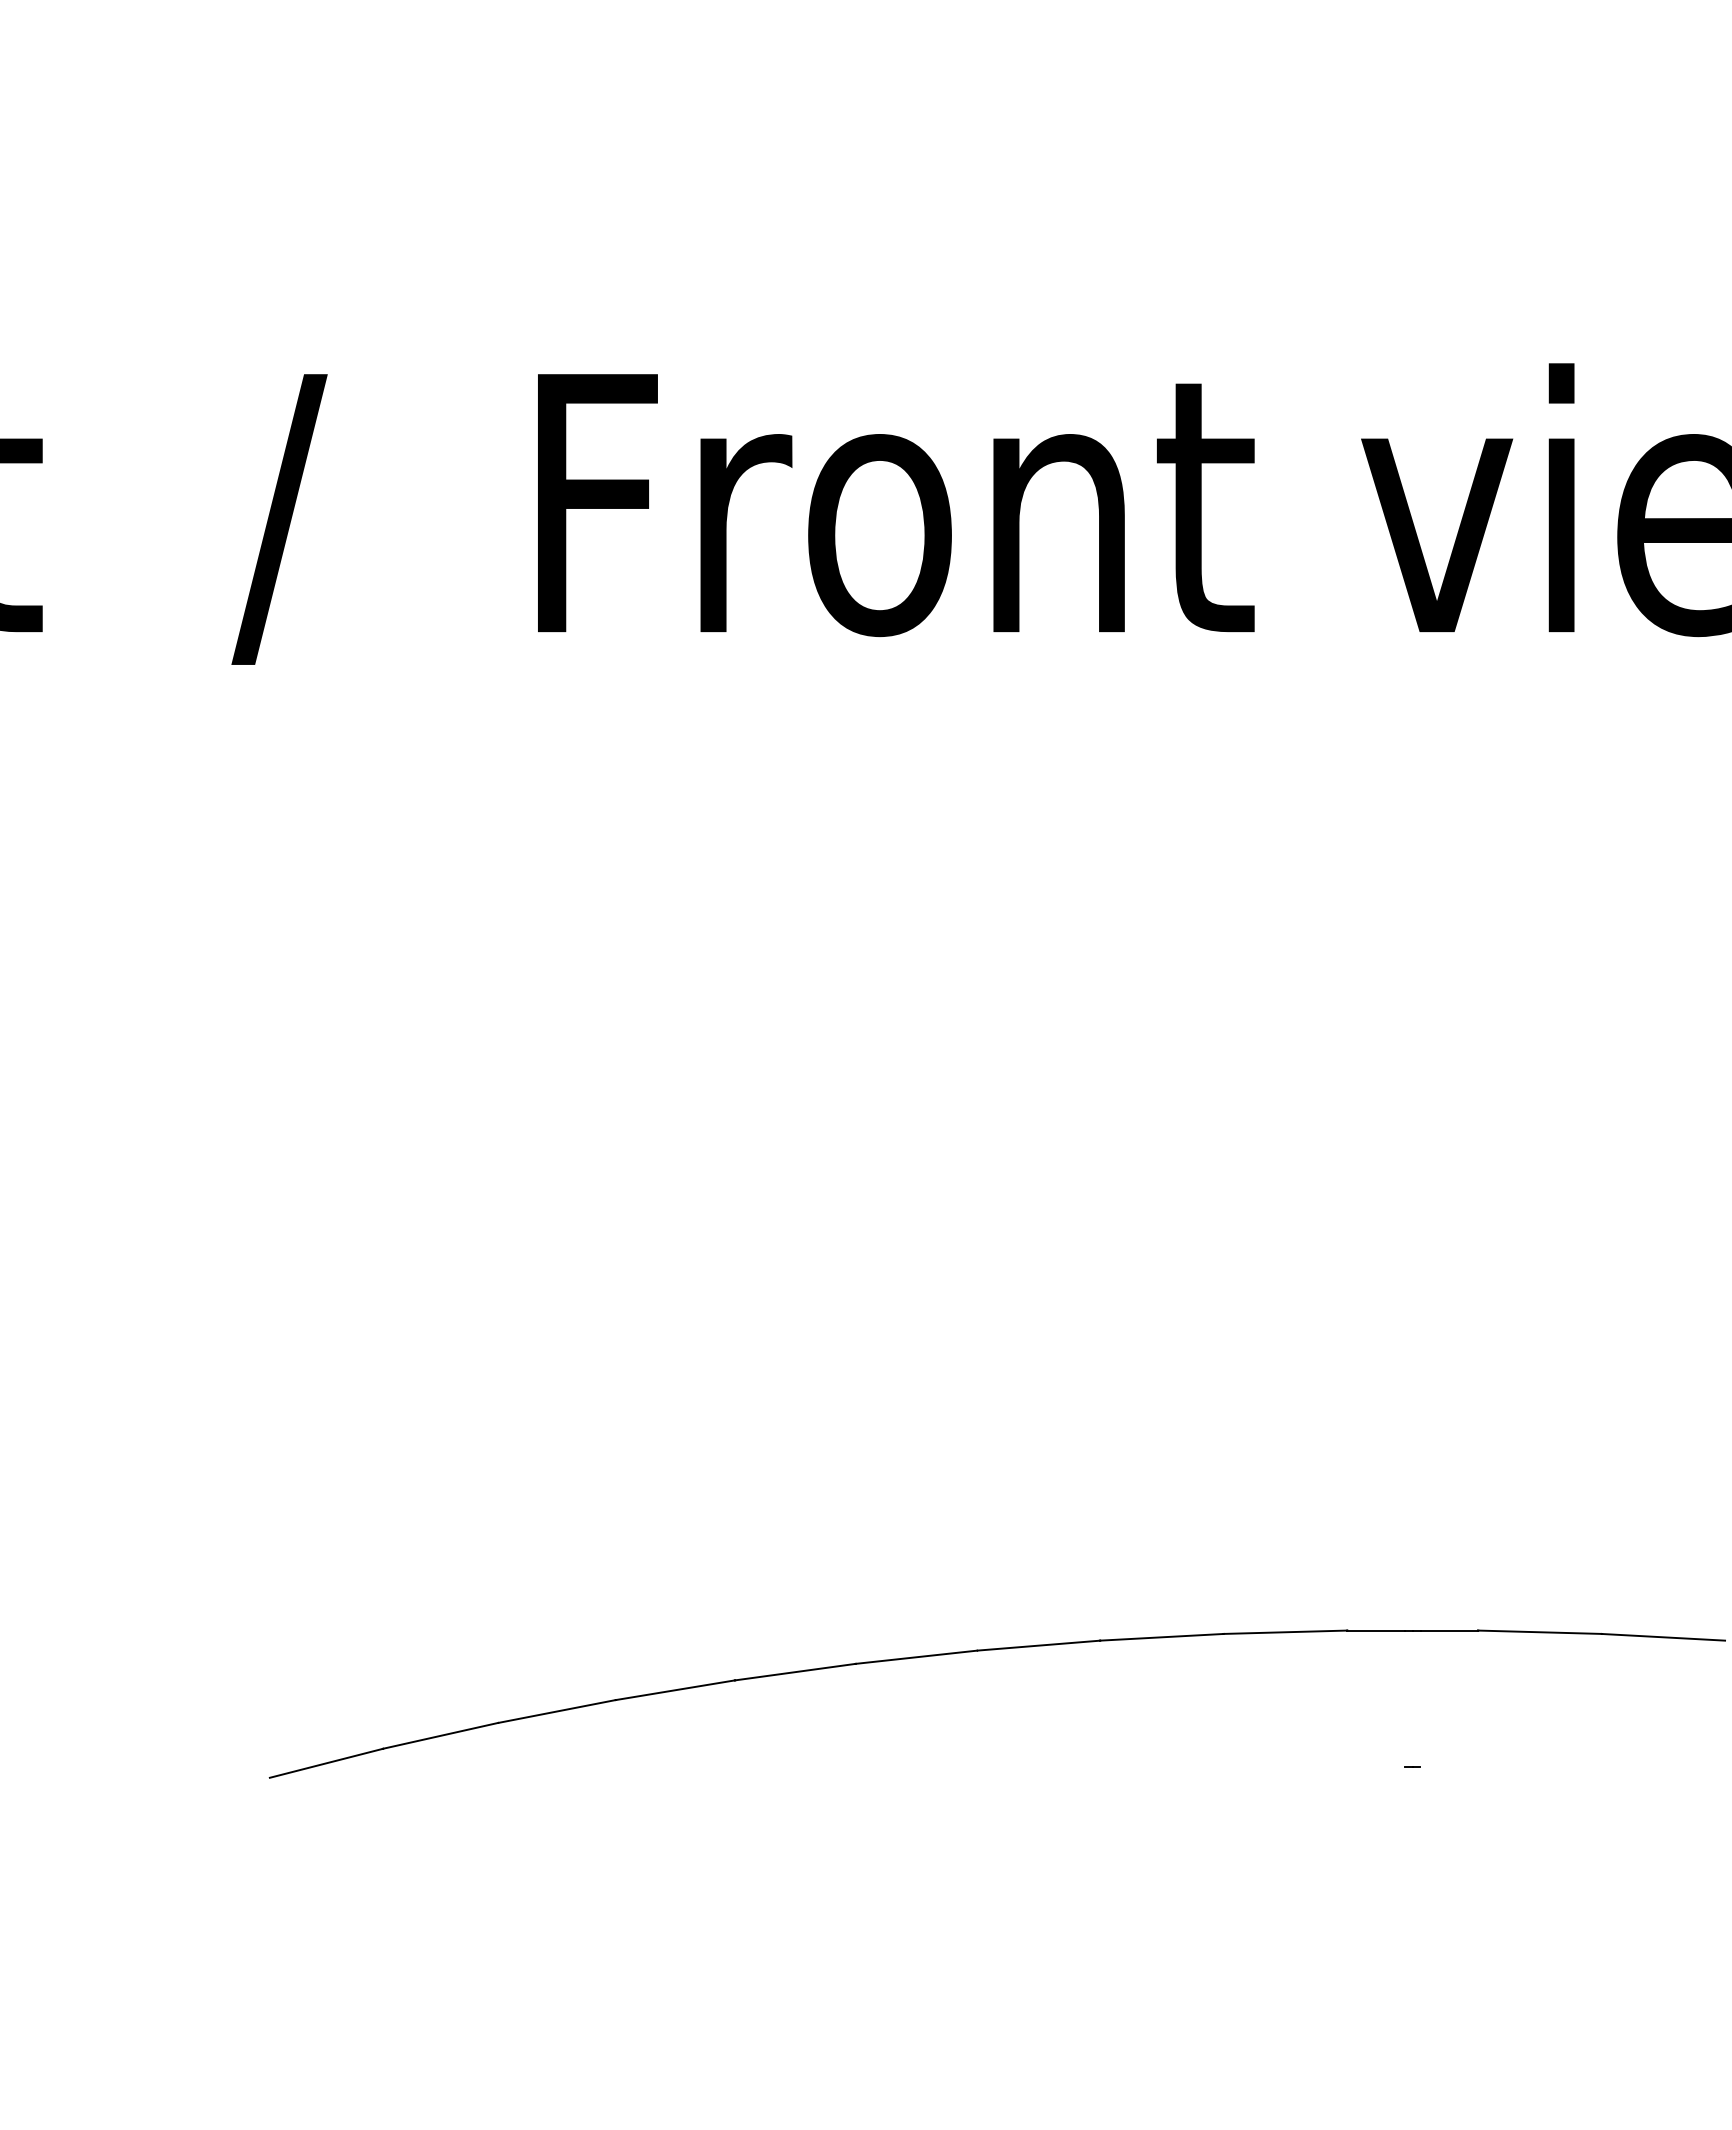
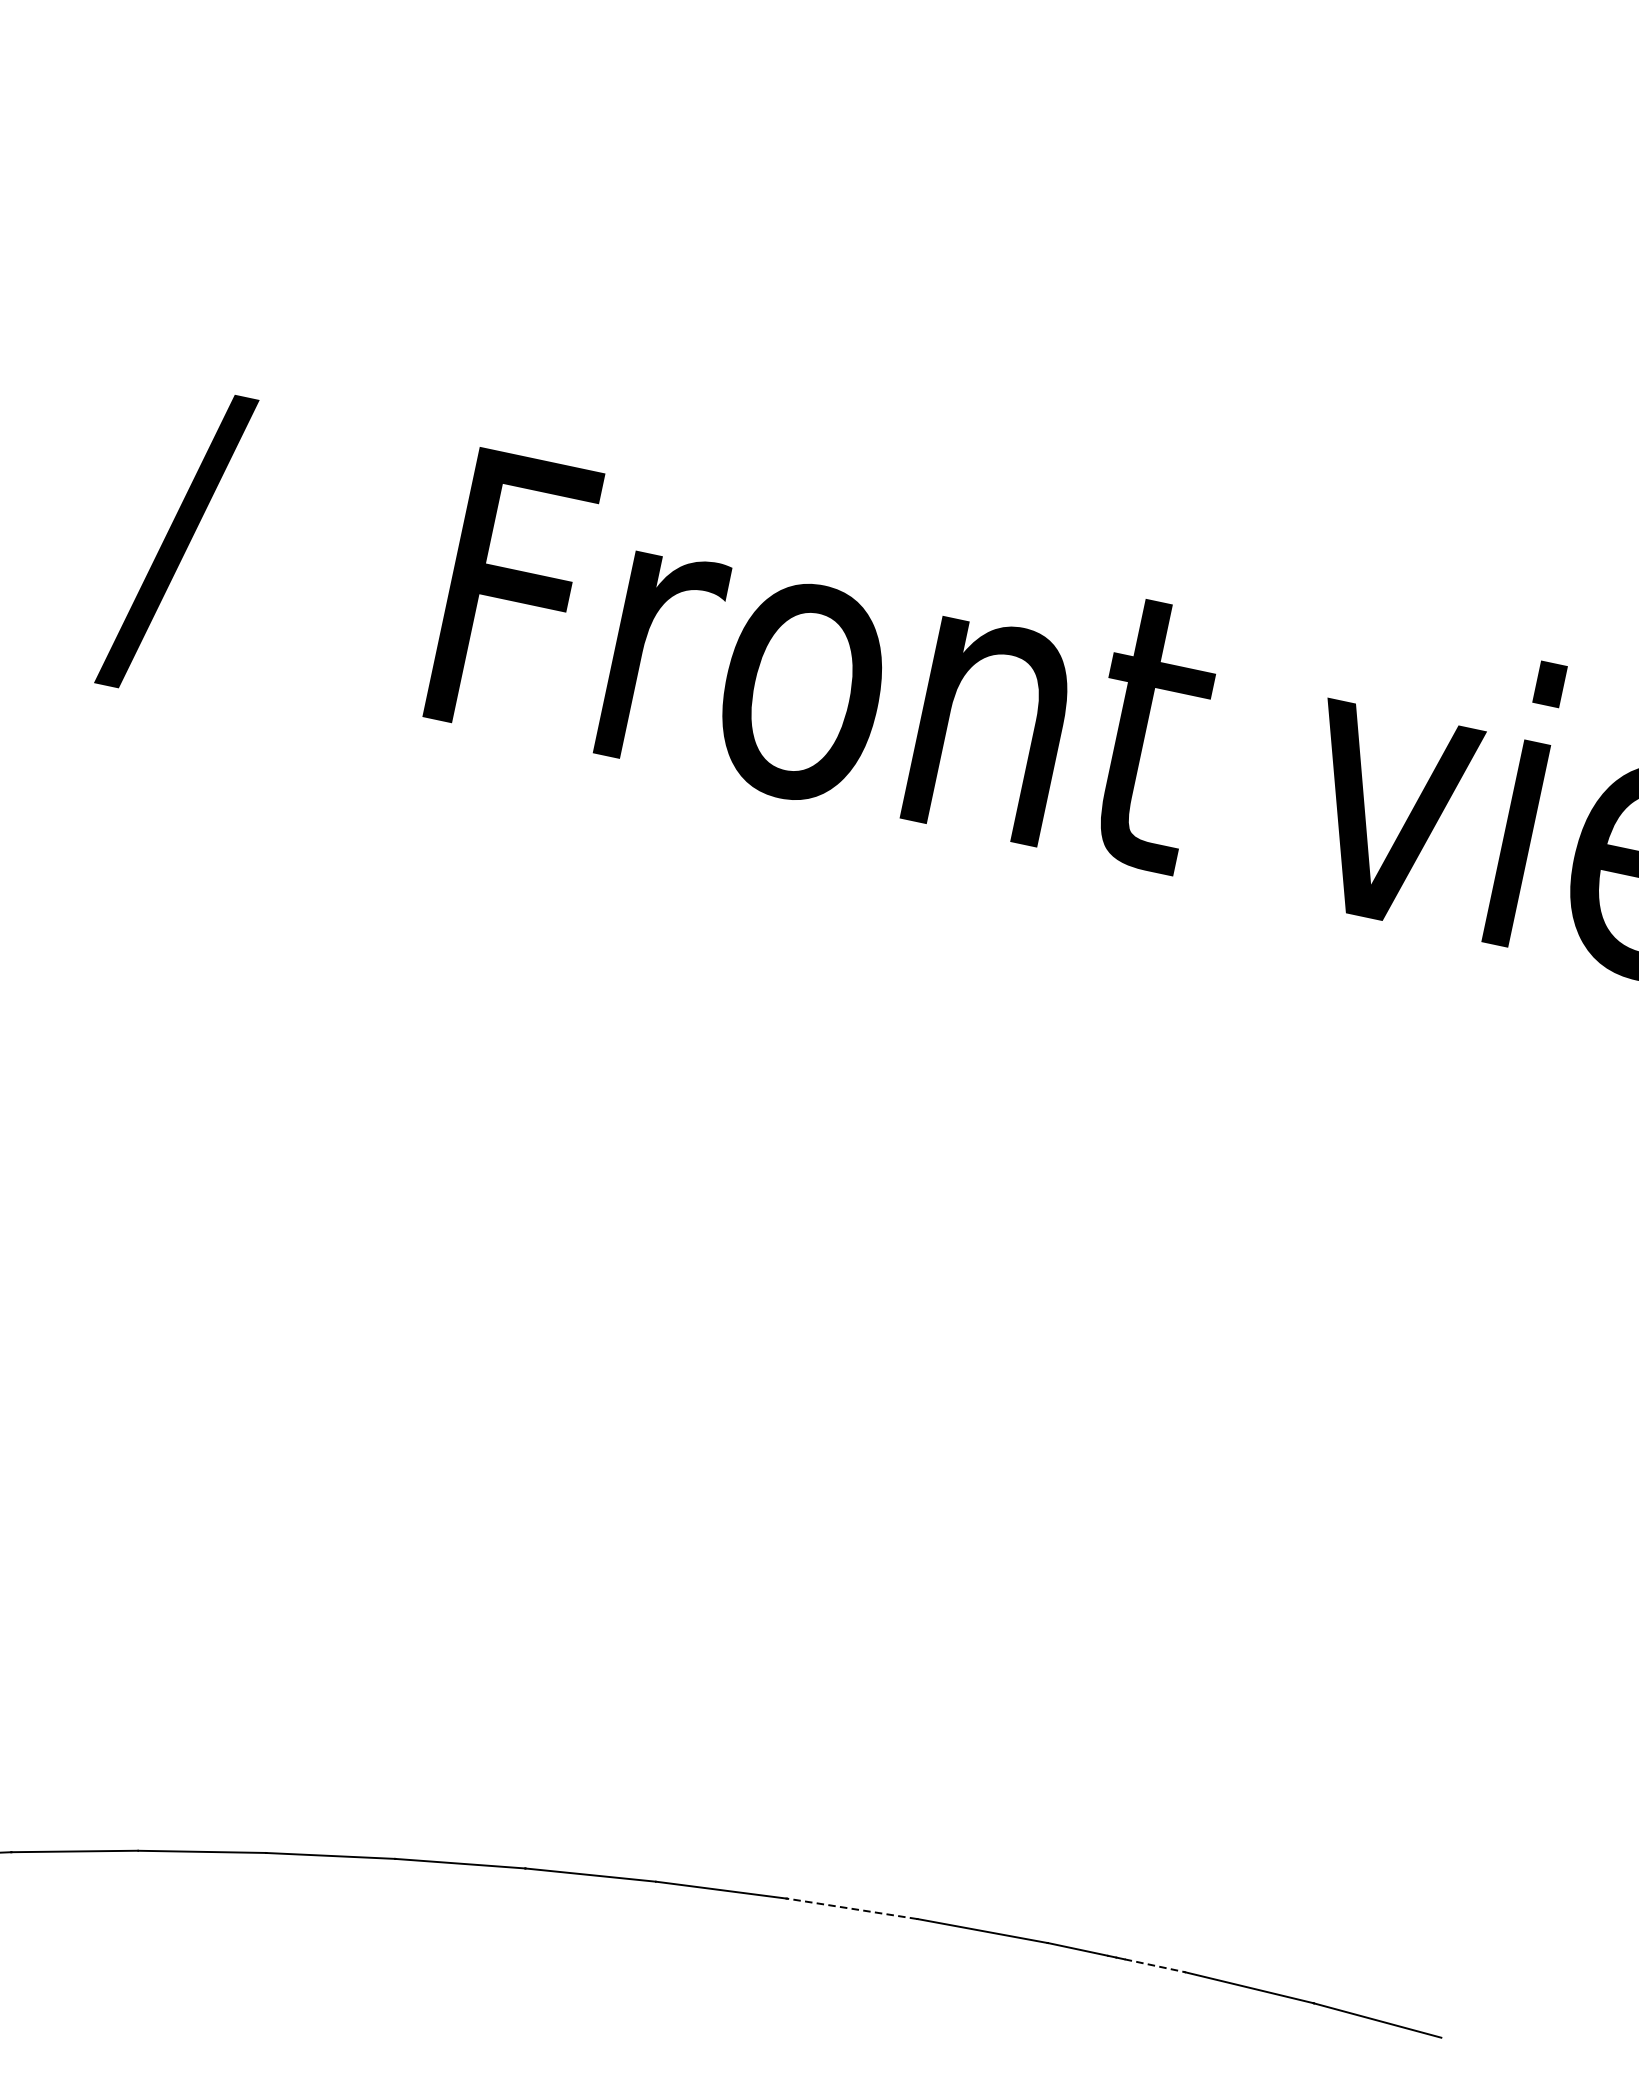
line: (1449, 1630) -> (1154, 1965), solid -> dashed
line: (1161, 1637) -> (851, 1908), solid -> dashed

